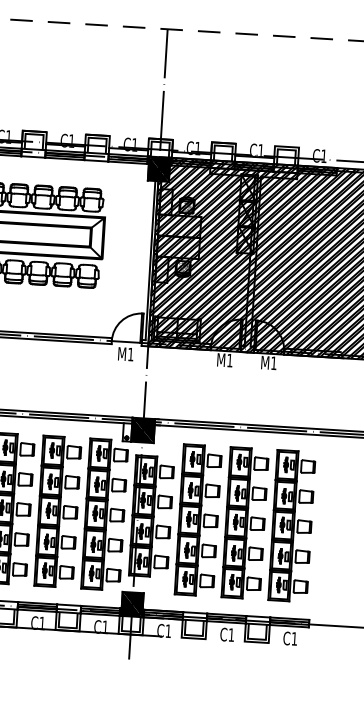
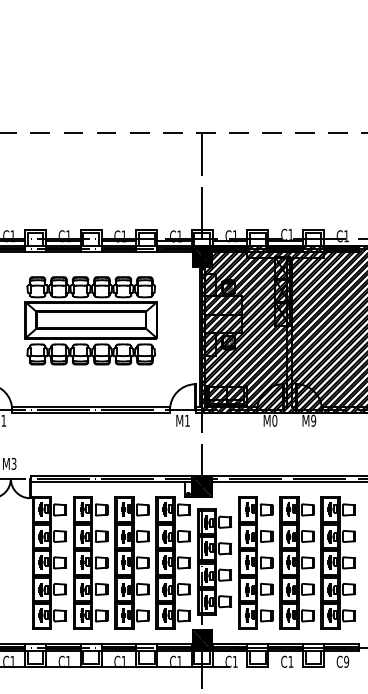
text: (229, 360) -> (274, 420), M1 -> M0
text: (273, 362) -> (313, 420), M1 -> M9
text: (294, 638) -> (346, 661), C1 -> C9

